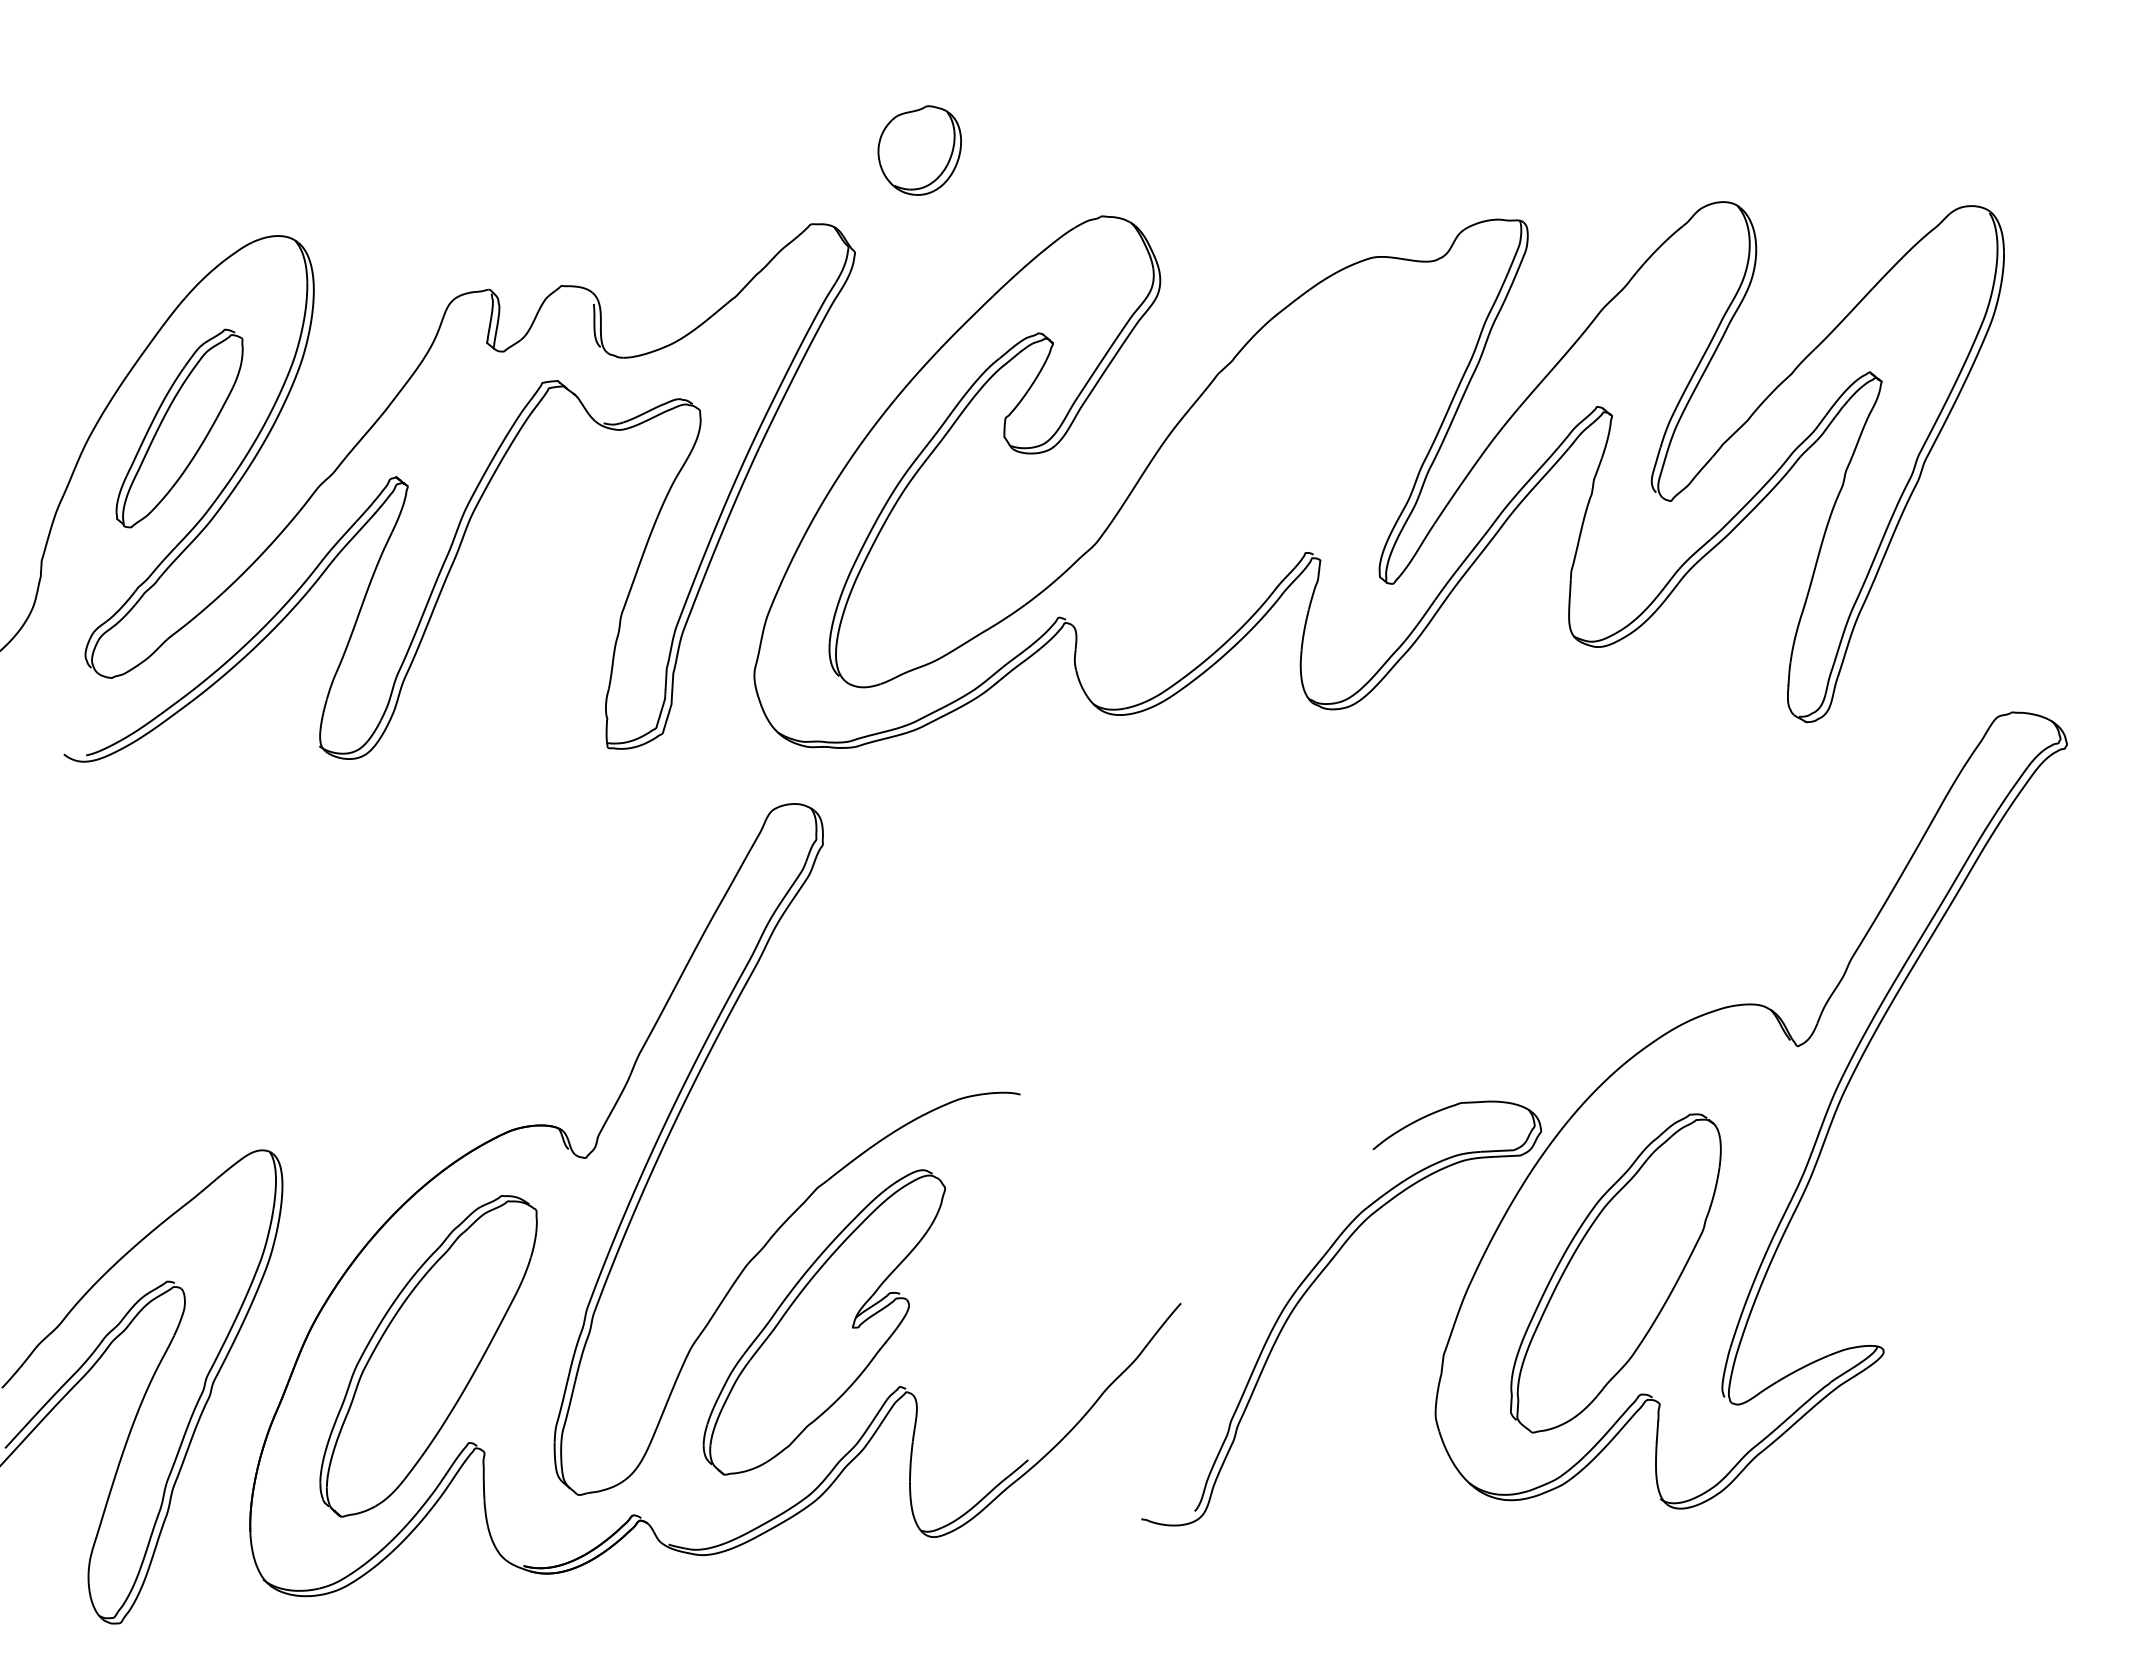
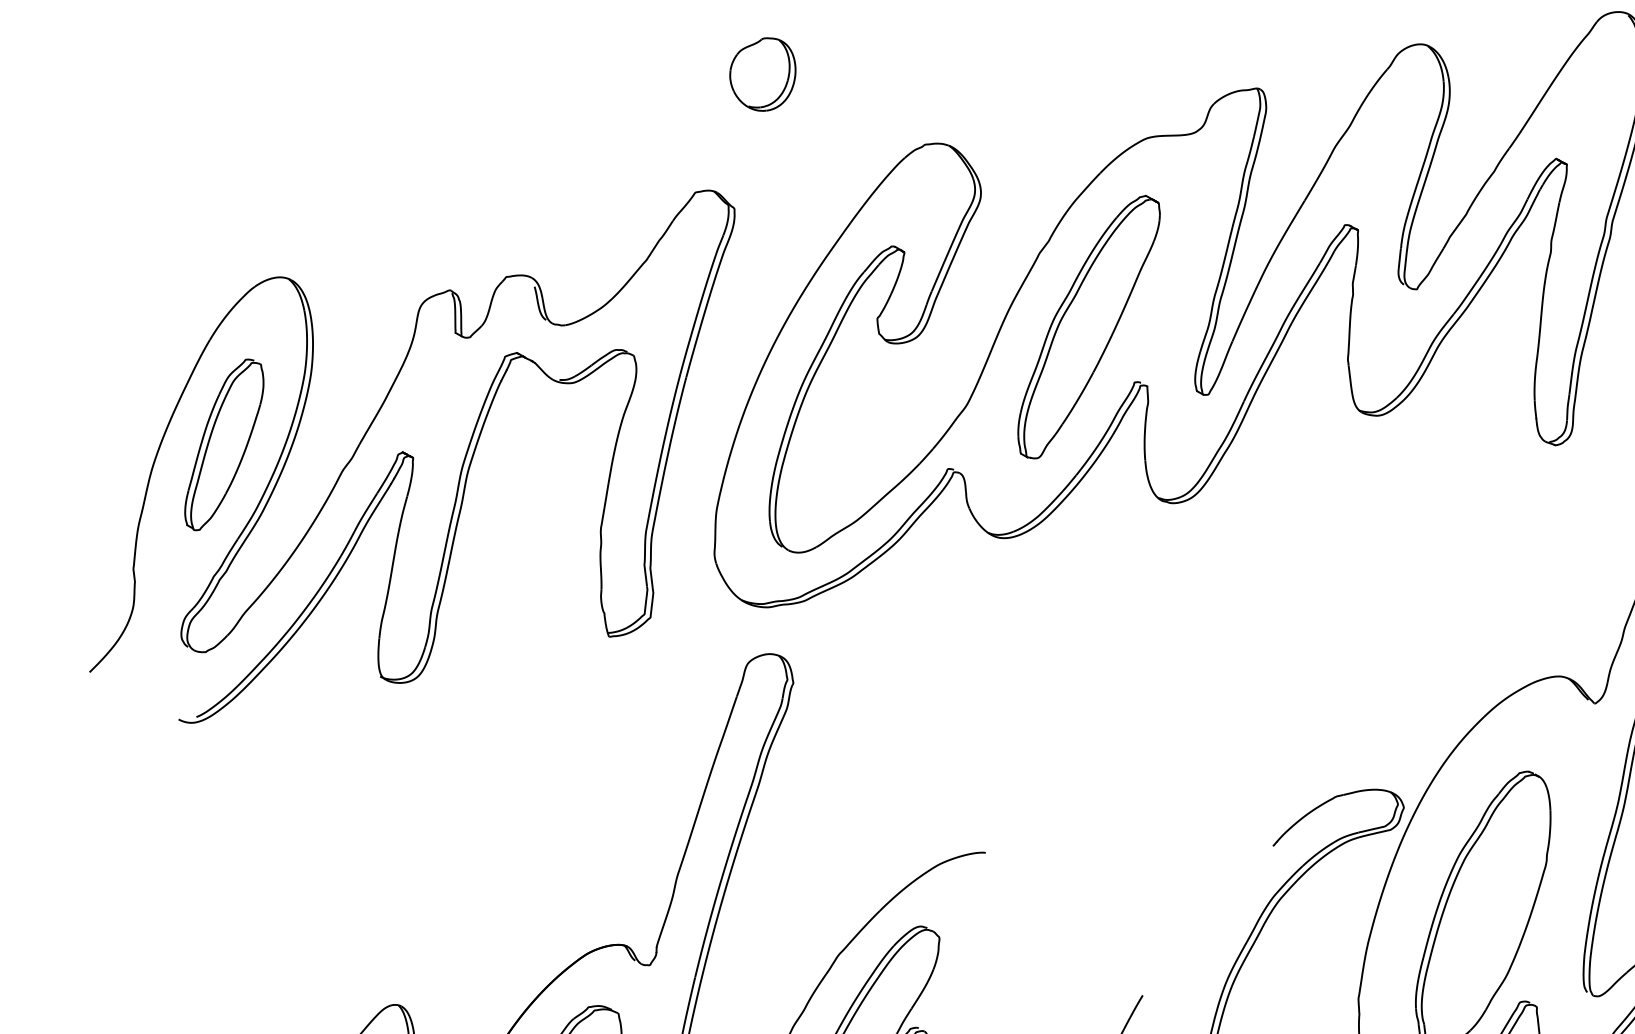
part: (919, 150) -> (763, 74), moved
part: (1262, 475) -> (1089, 327), added

